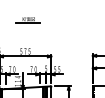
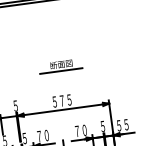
part: (27, 20) -> (59, 67), moved

